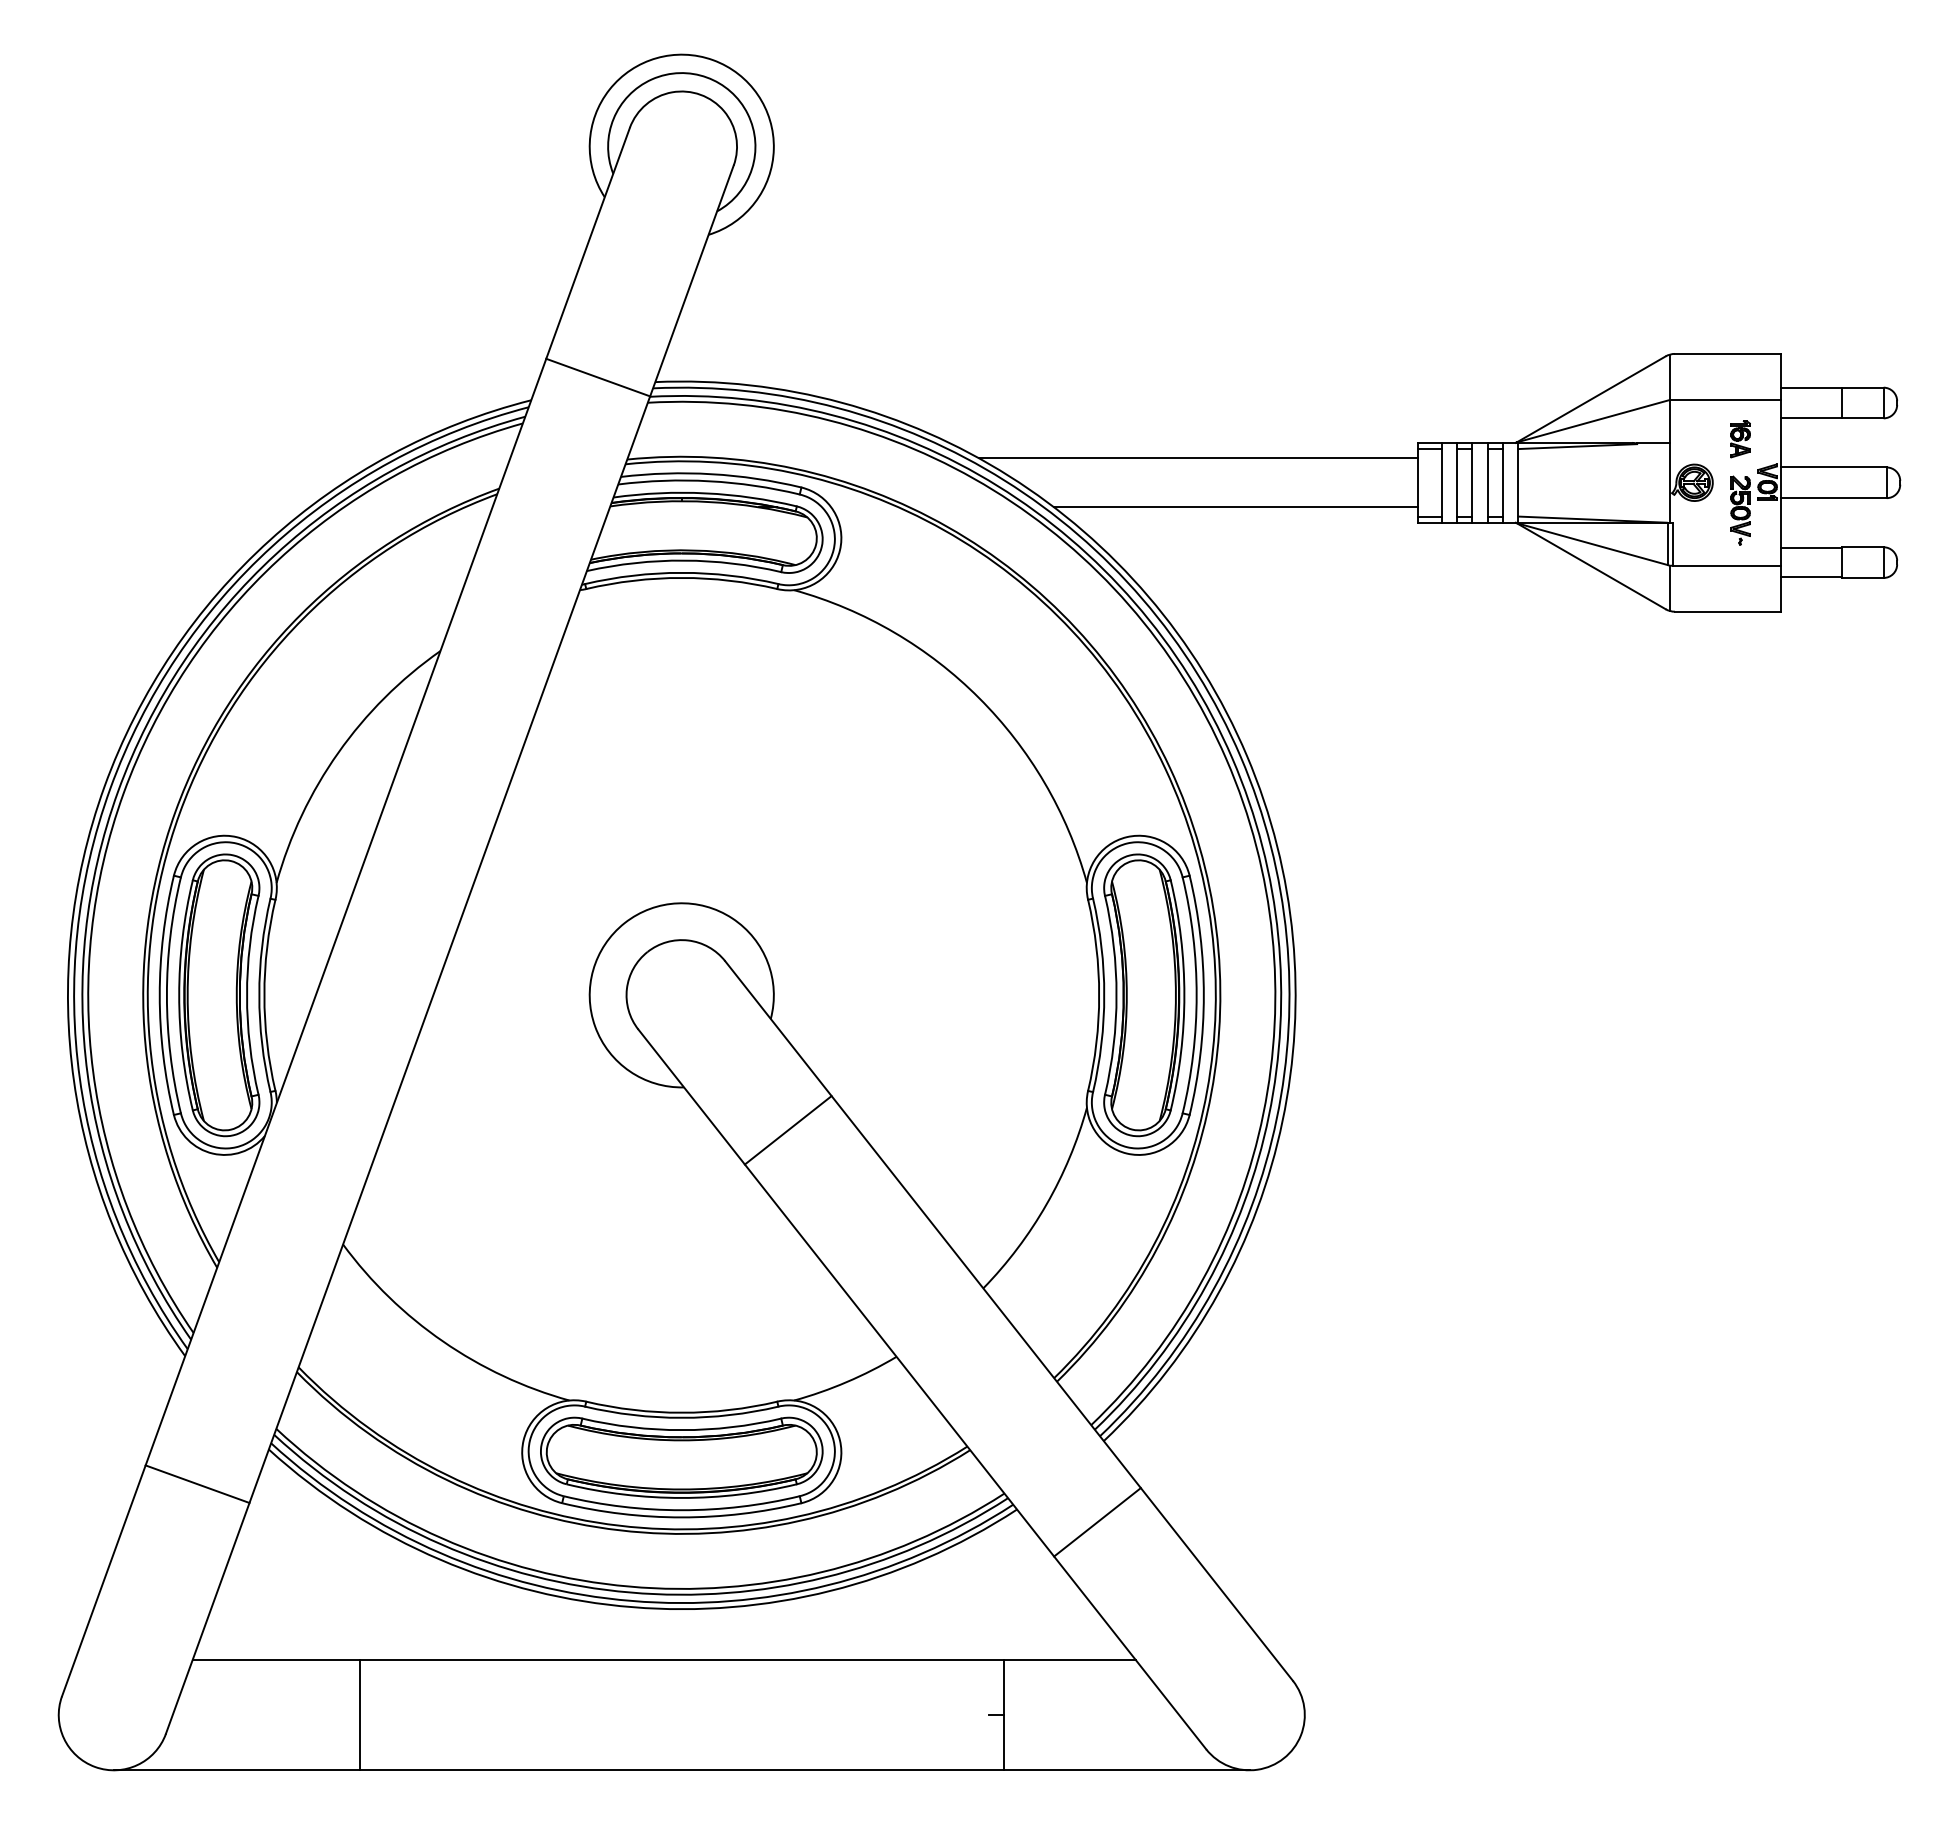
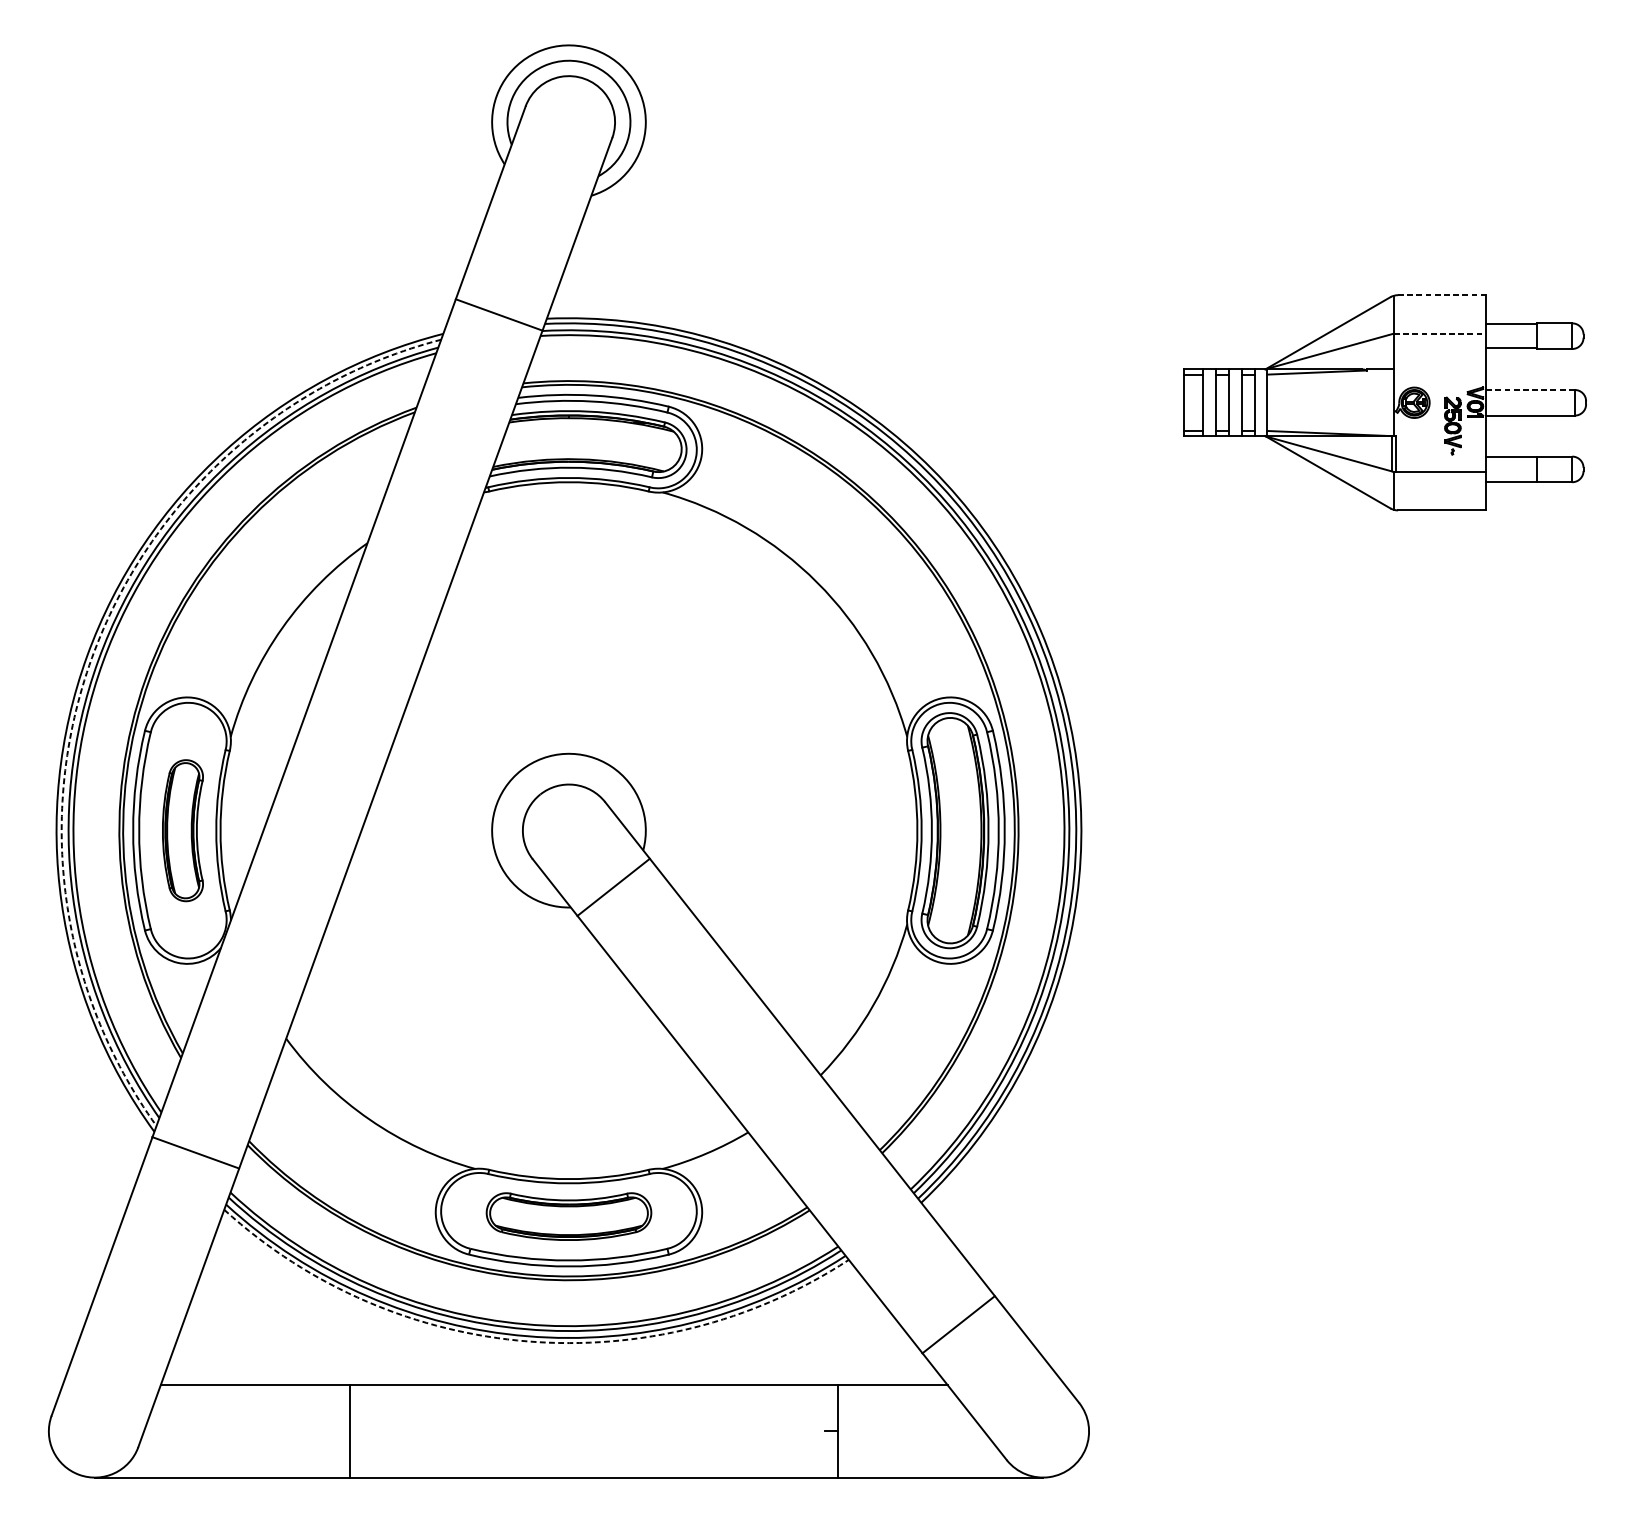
line: (1727, 353) -> (1441, 294), solid -> dashed
line: (1725, 399) -> (1440, 333), solid -> dashed
part: (1740, 439) -> (1452, 366), removed
line: (1198, 458) -> (1000, 382), removed
line: (1834, 467) -> (1531, 390), solid -> dashed
line: (1236, 507) -> (1032, 423), removed
arc: (110, 788) -> (92, 657), solid -> dashed
part: (219, 995) -> (183, 830), size x0.6
line: (787, 1130) -> (612, 887), moved
part: (681, 1457) -> (568, 1216), size x0.7
line: (197, 1483) -> (195, 1152), moved
line: (1097, 1522) -> (958, 1324), moved
arc: (632, 1607) -> (527, 1341), solid -> dashed
line: (359, 1714) -> (350, 1431), moved

